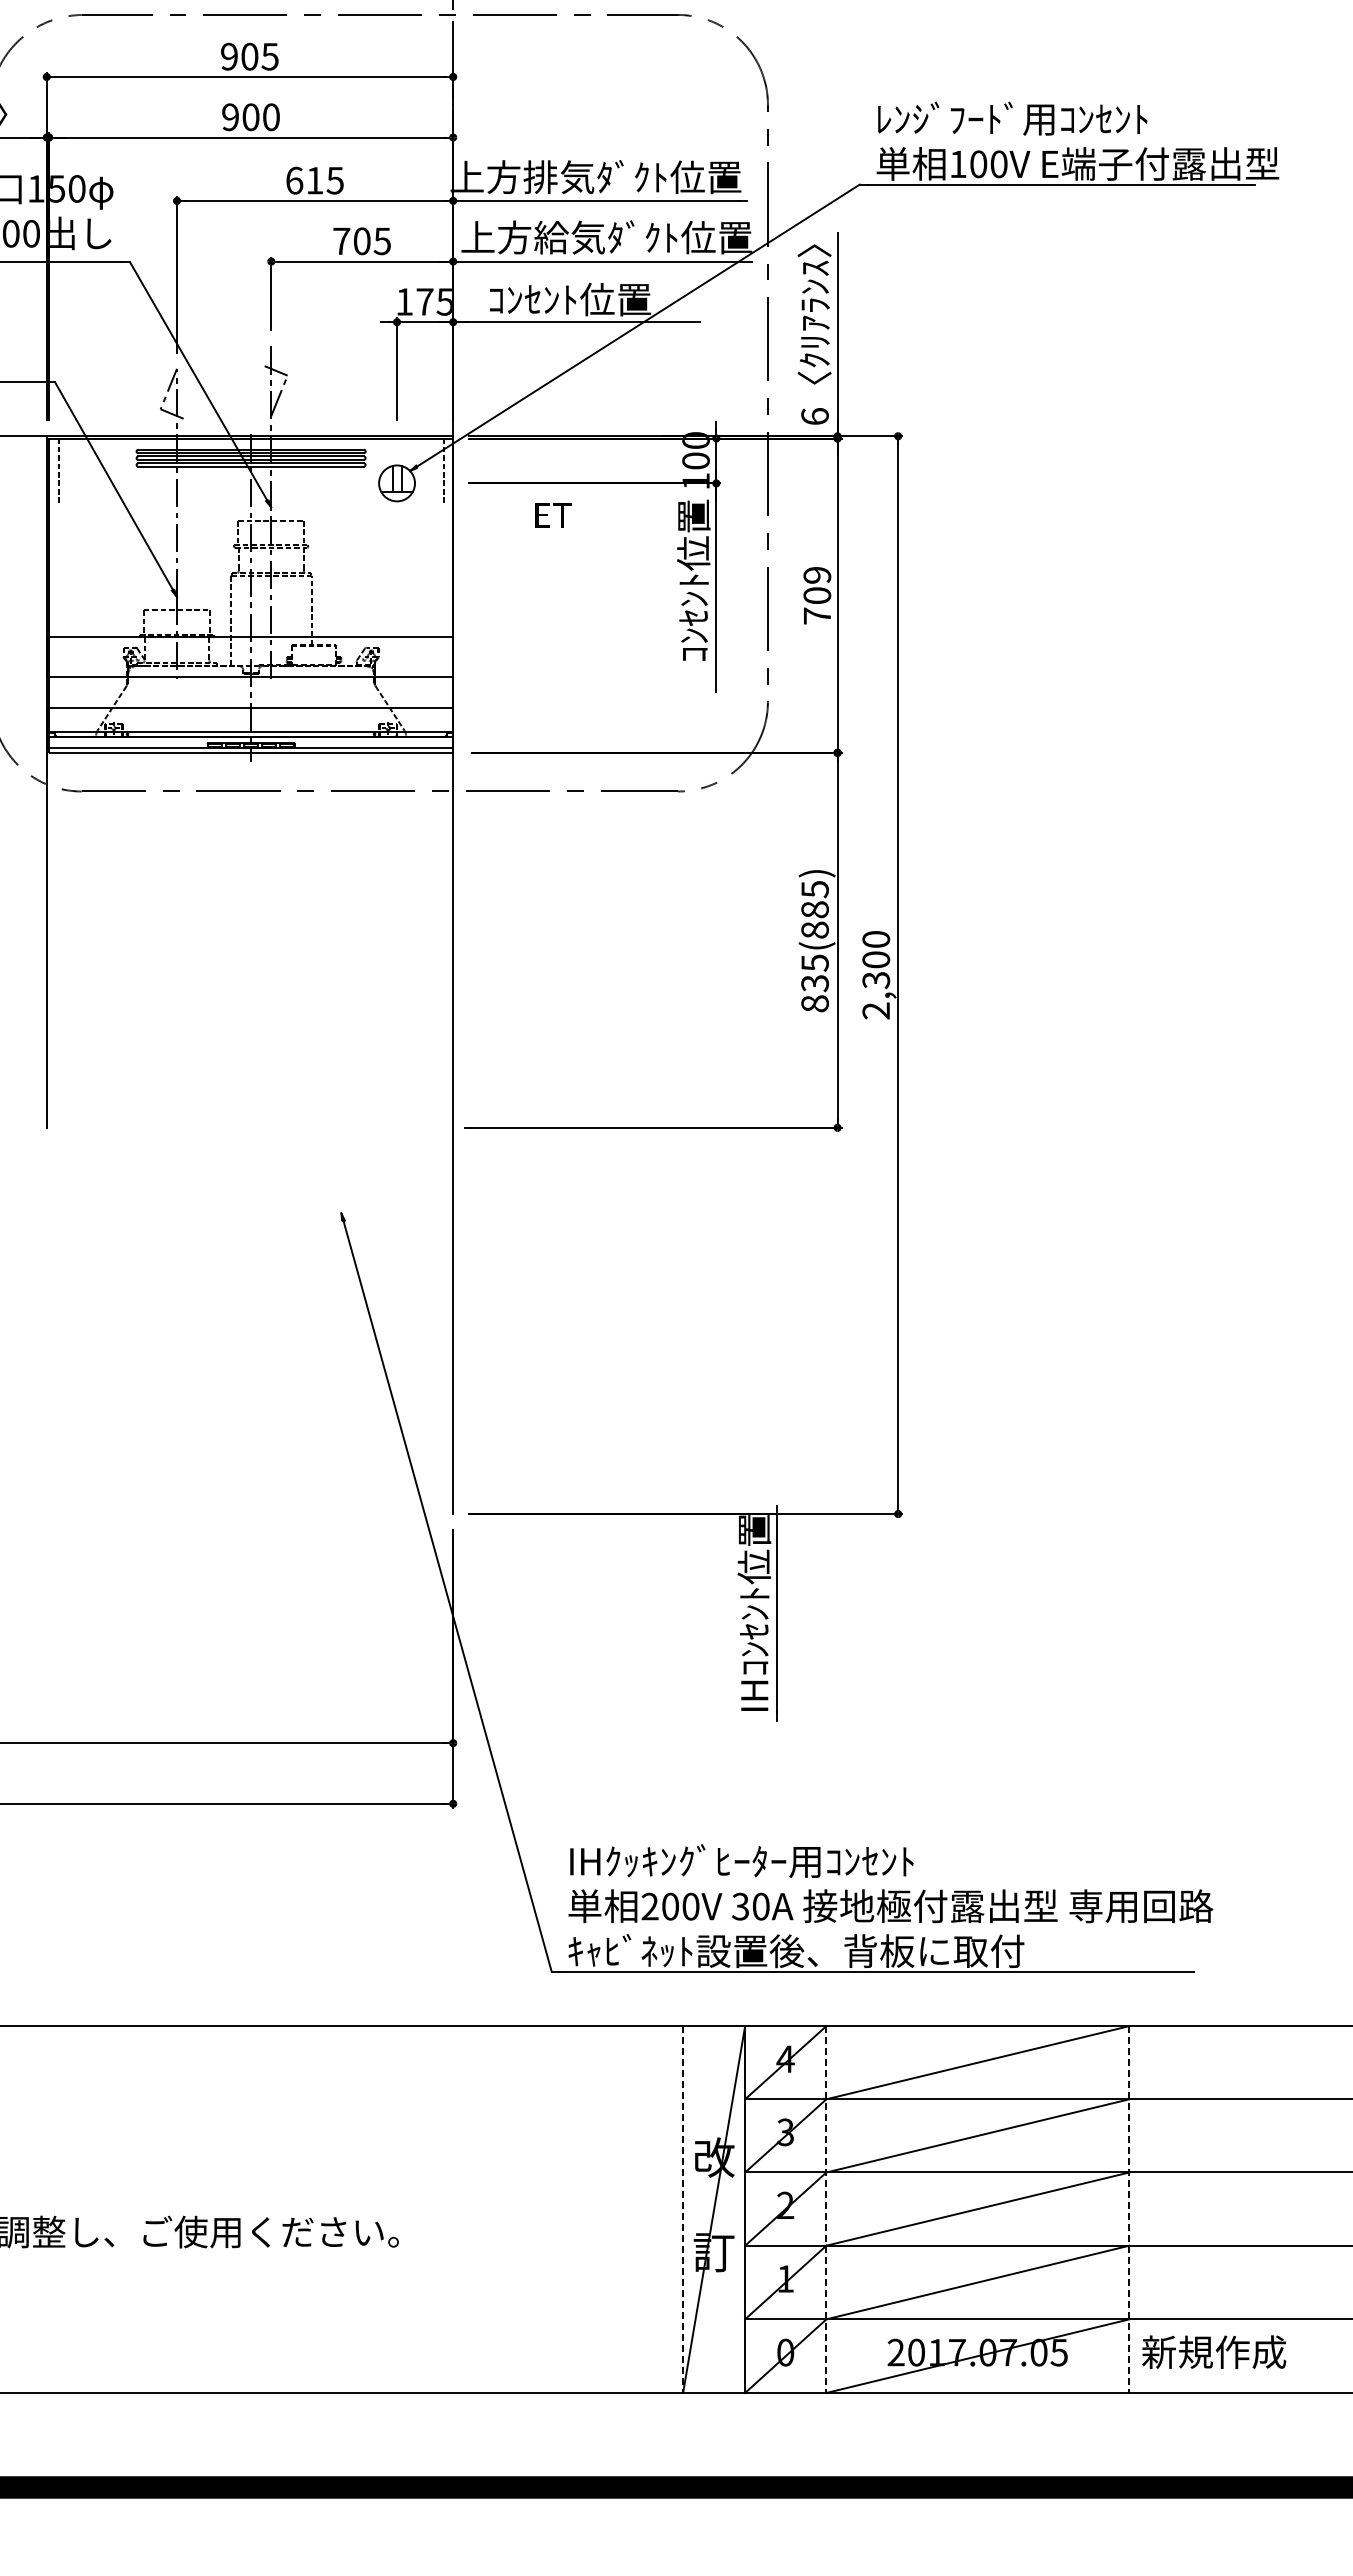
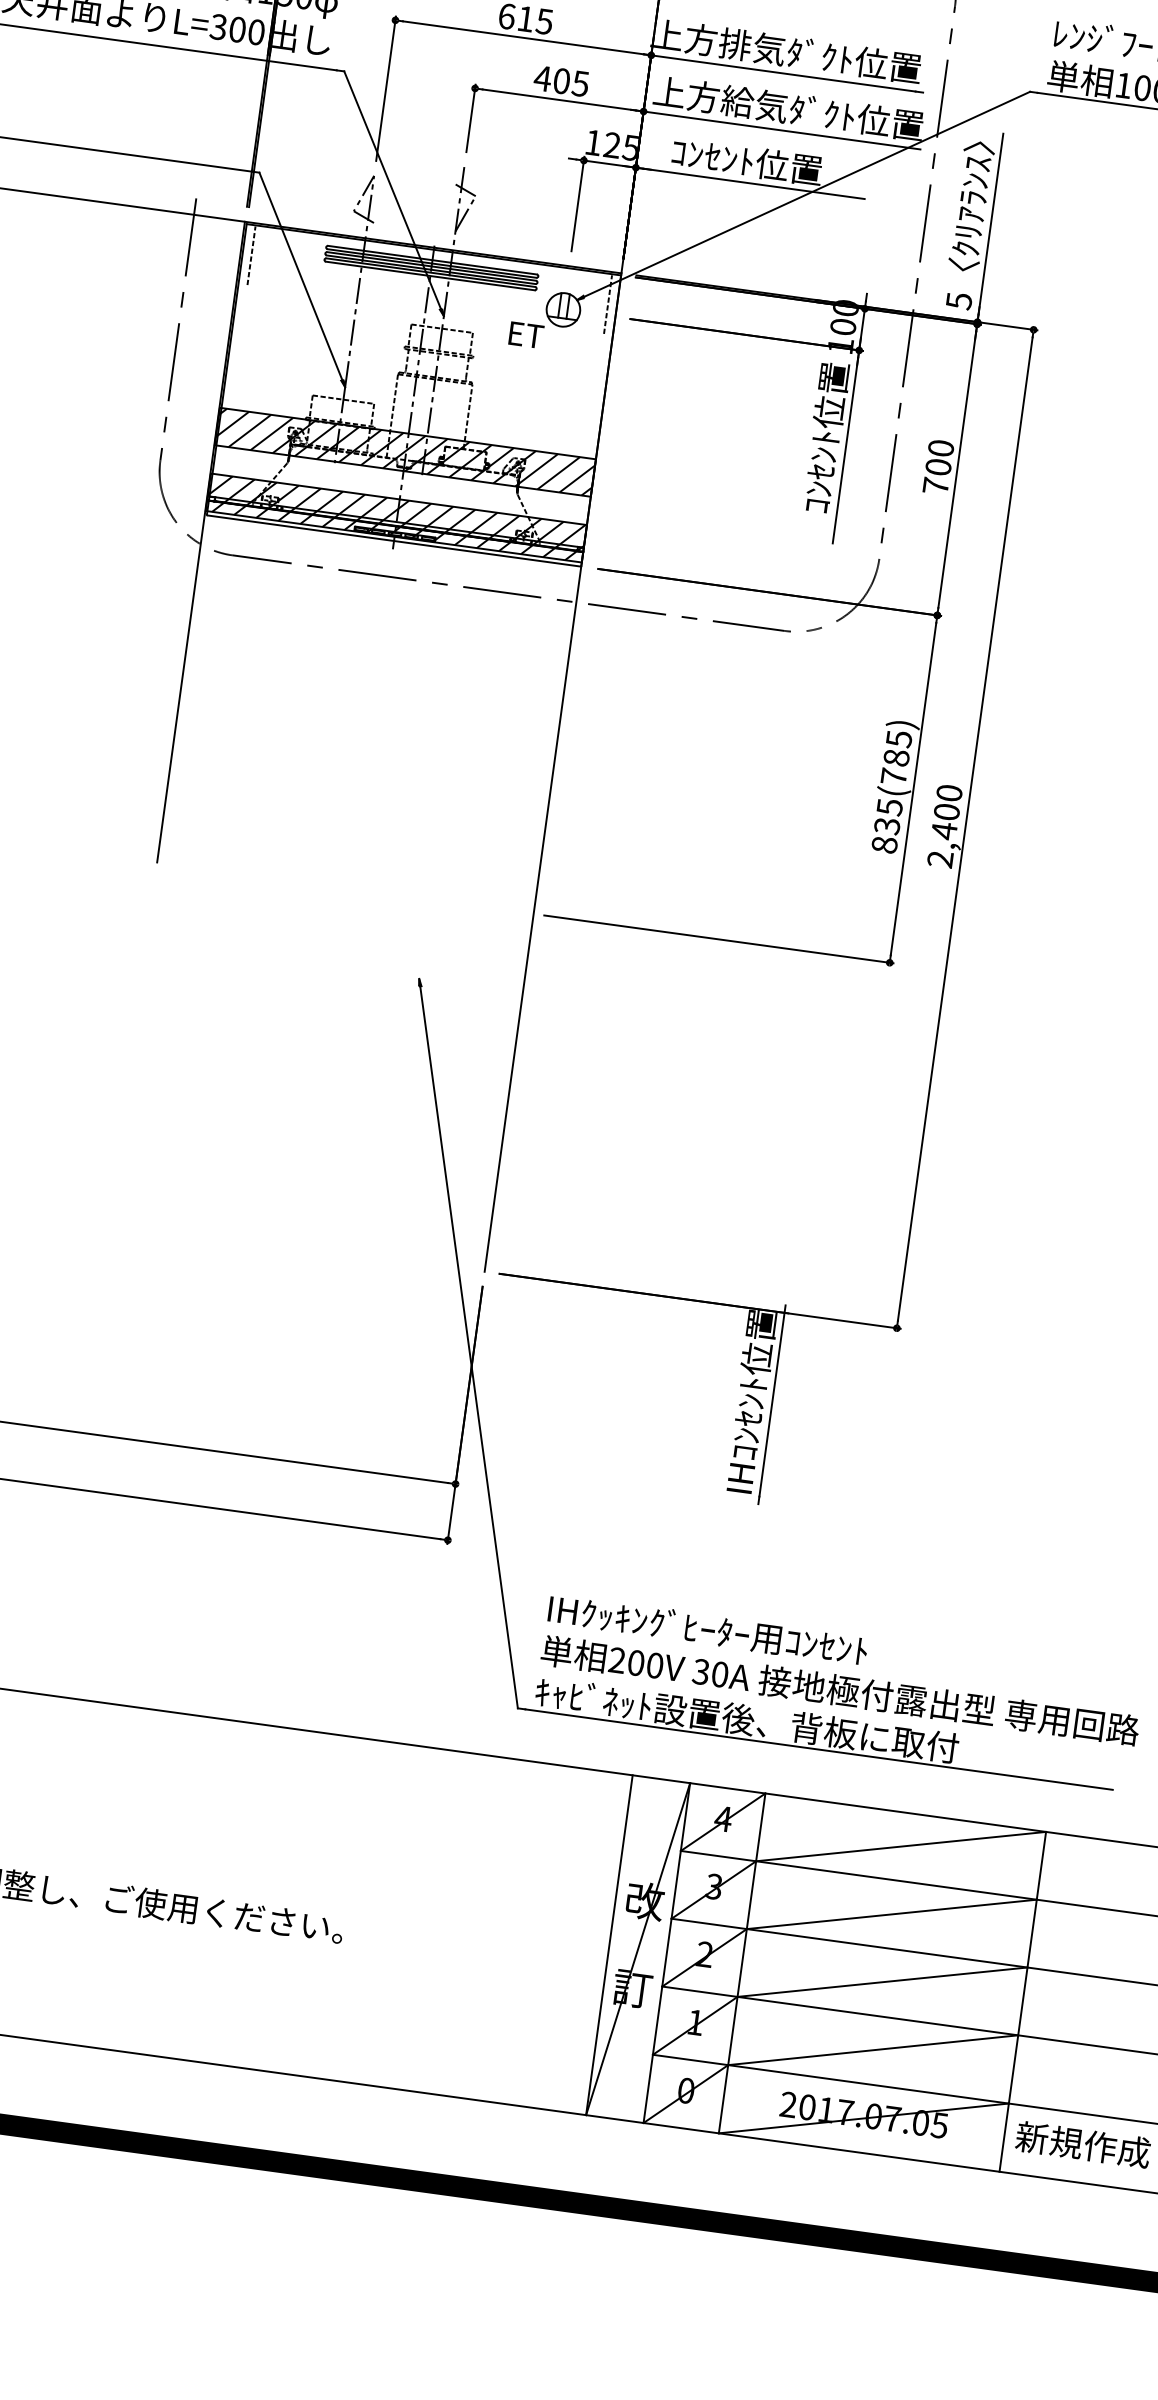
text: (341, 240) -> (542, 77), 705 -> 405
text: (424, 301) -> (611, 144), 175 -> 125
text: (814, 416) -> (958, 300), 6 -> 5
text: (553, 515) -> (526, 335), moved
text: (817, 574) -> (941, 447), 709 -> 700
hatch: (250, 657) -> (405, 452), added
hatch: (250, 727) -> (396, 517), added
text: (814, 929) -> (893, 776), 835(885) -> 835(785)
text: (876, 980) -> (944, 831), 2,300 -> 2,400
line: (683, 2210) -> (609, 1946), dashed -> solid
line: (826, 2210) -> (742, 1964), dashed -> solid
line: (1129, 2210) -> (1022, 2002), dashed -> solid

